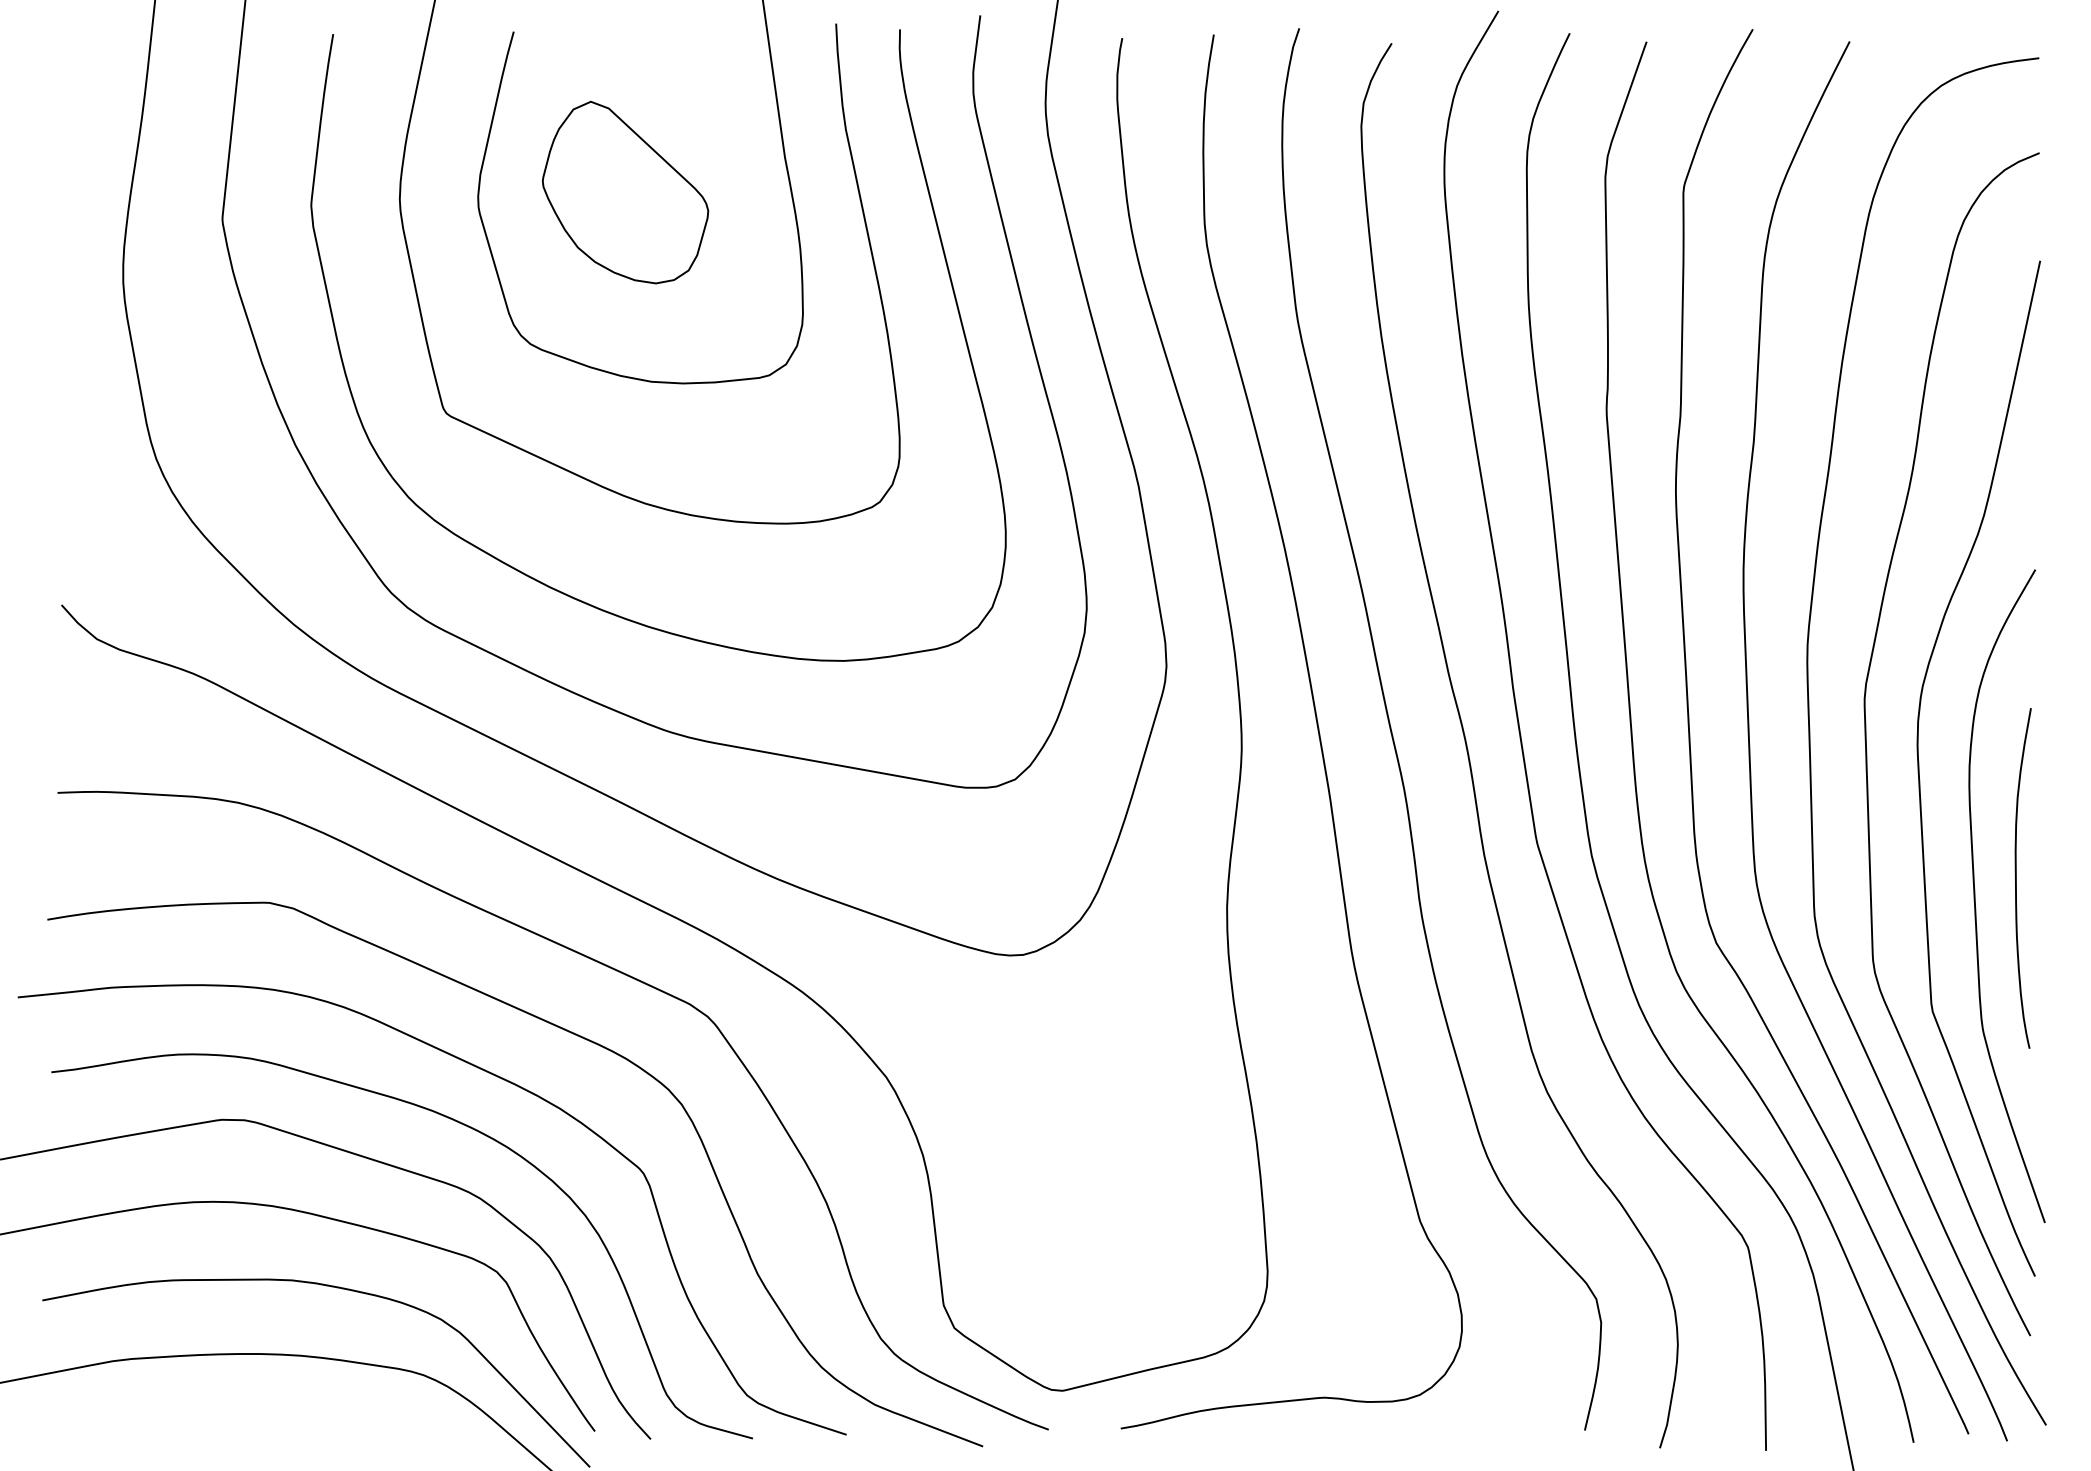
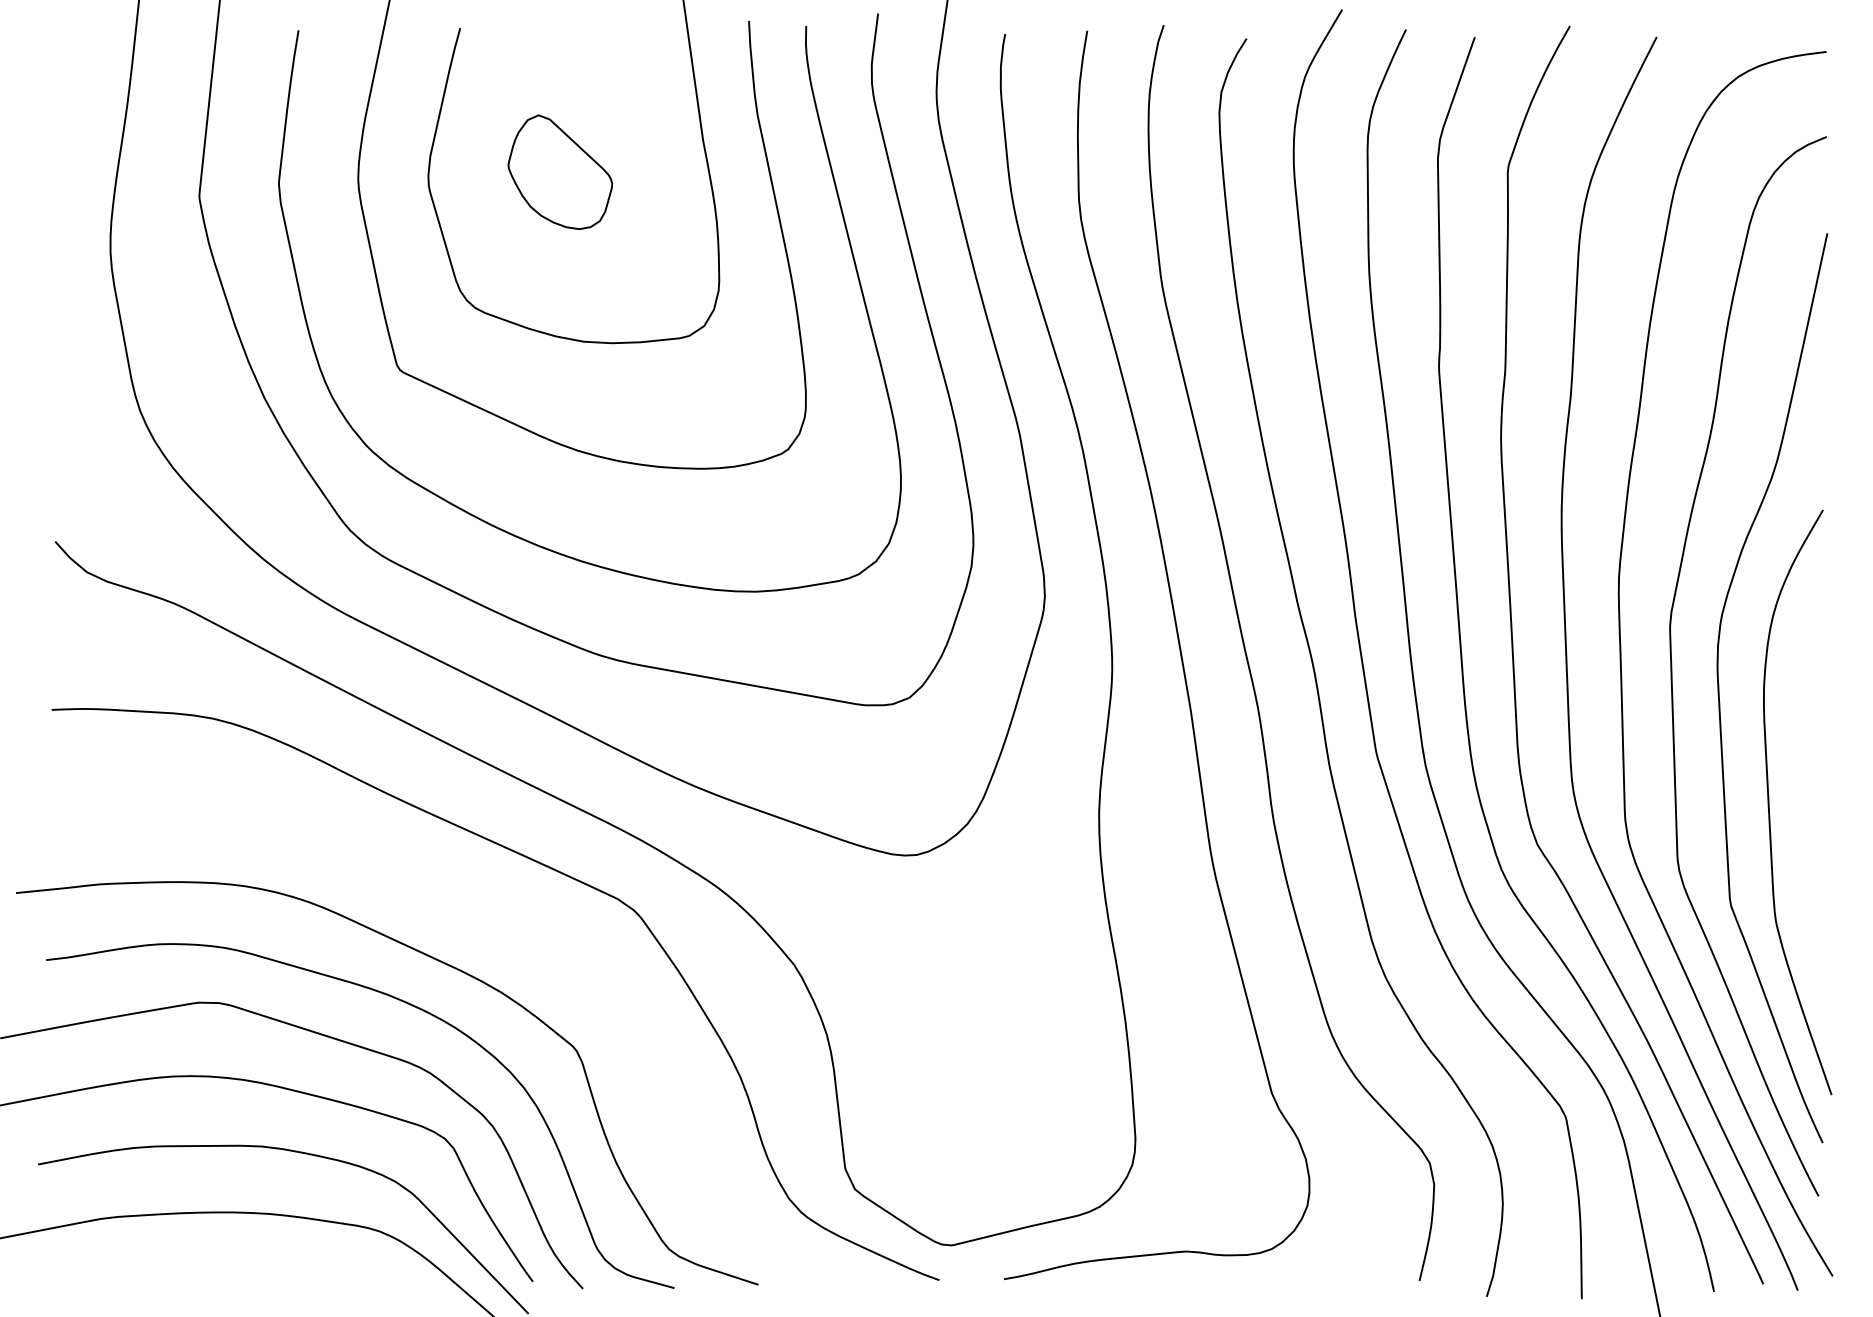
part: (625, 192) -> (560, 172), size x0.7
curve: (2016, 878) -> (1806, 786), removed
curve: (579, 1037) -> (519, 928), removed

